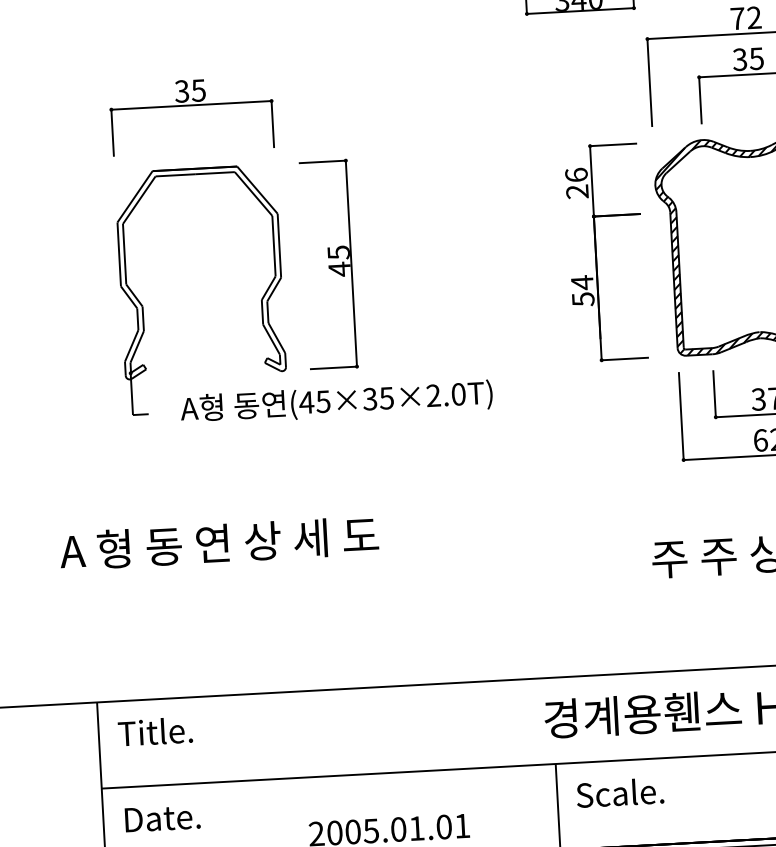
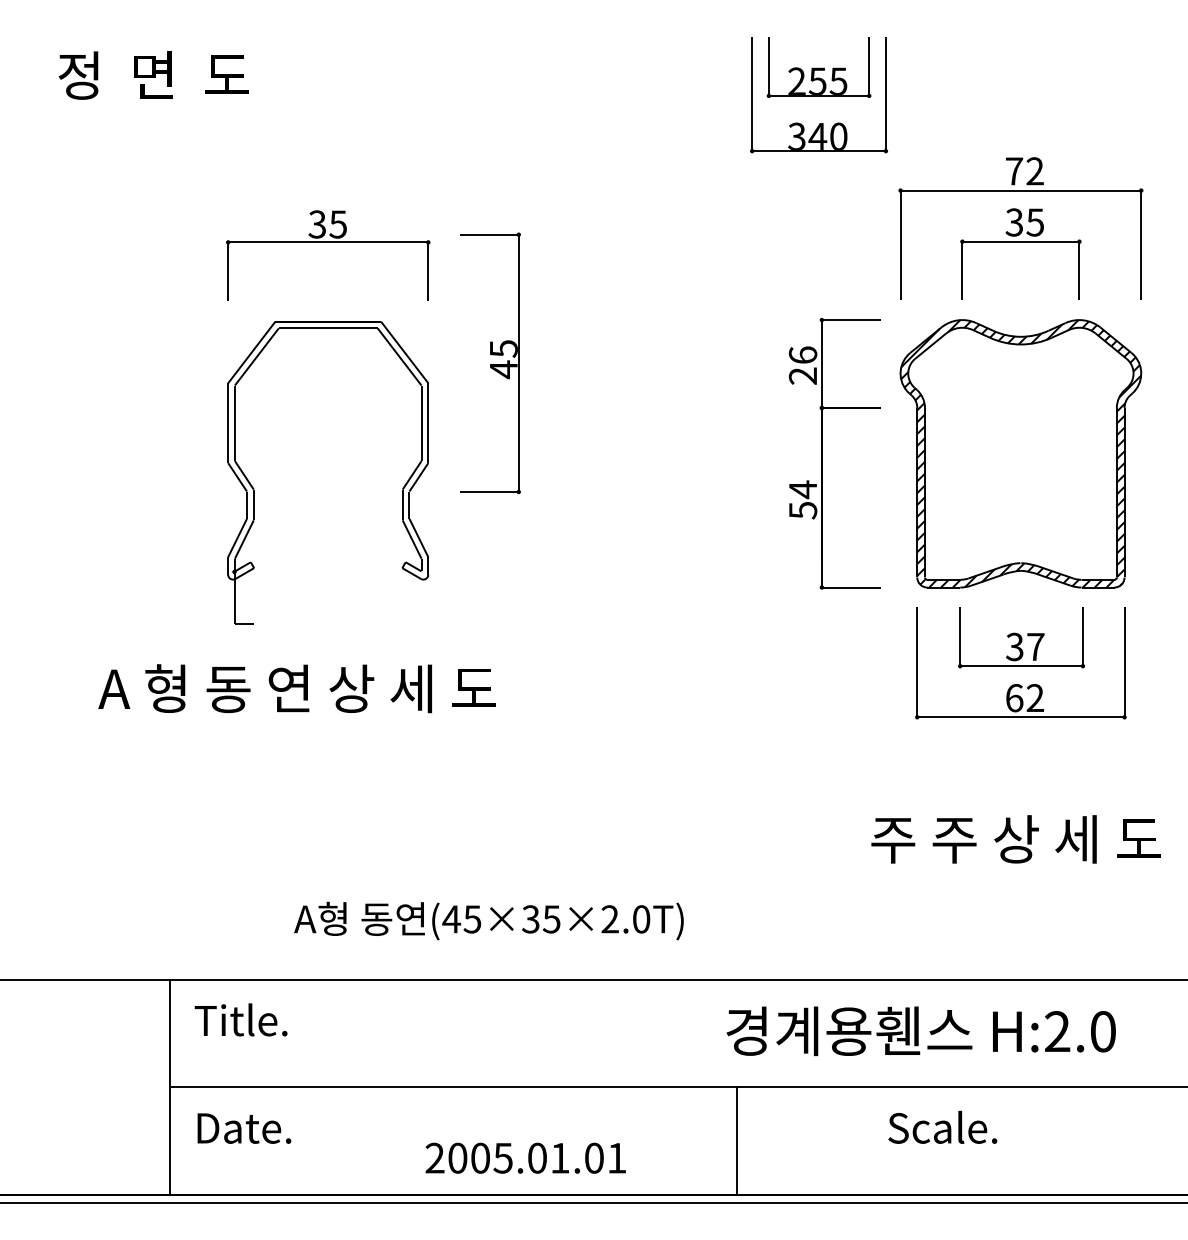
part: (328, 264) -> (490, 362), moved
text: (336, 401) -> (488, 920), moved
text: (218, 543) -> (296, 688), moved
text: (619, 792) -> (942, 1126), moved

